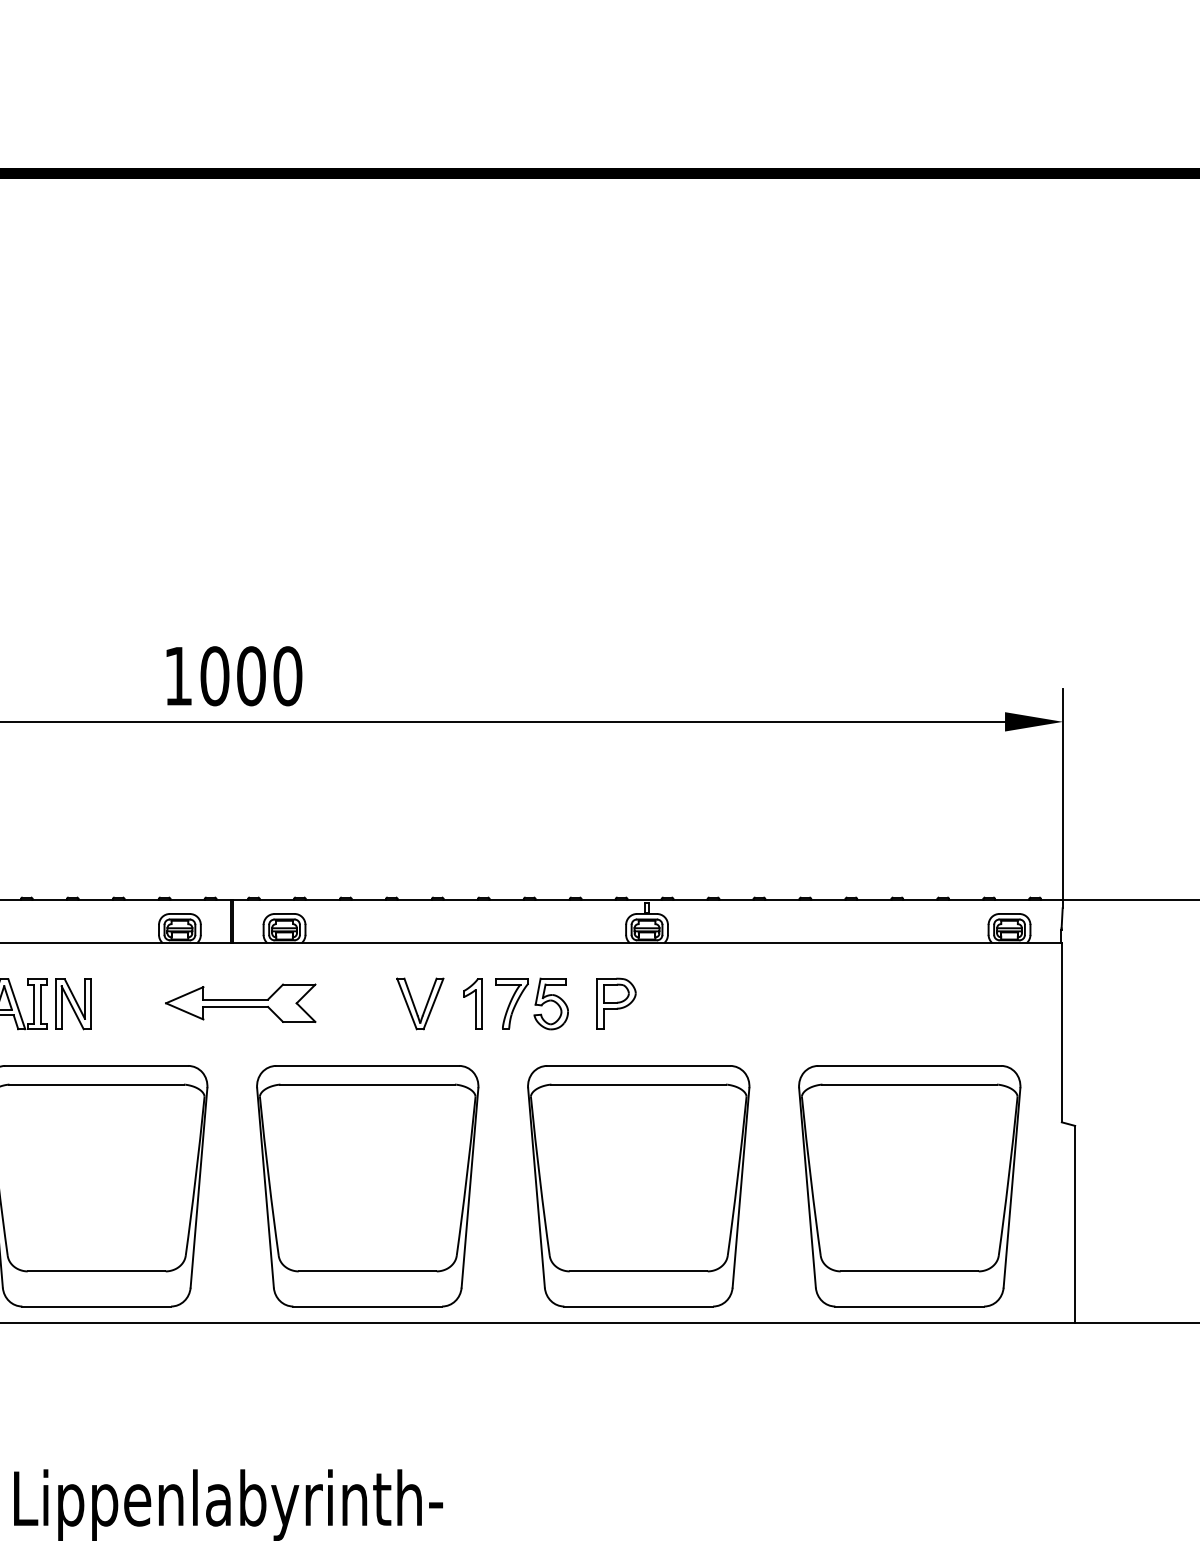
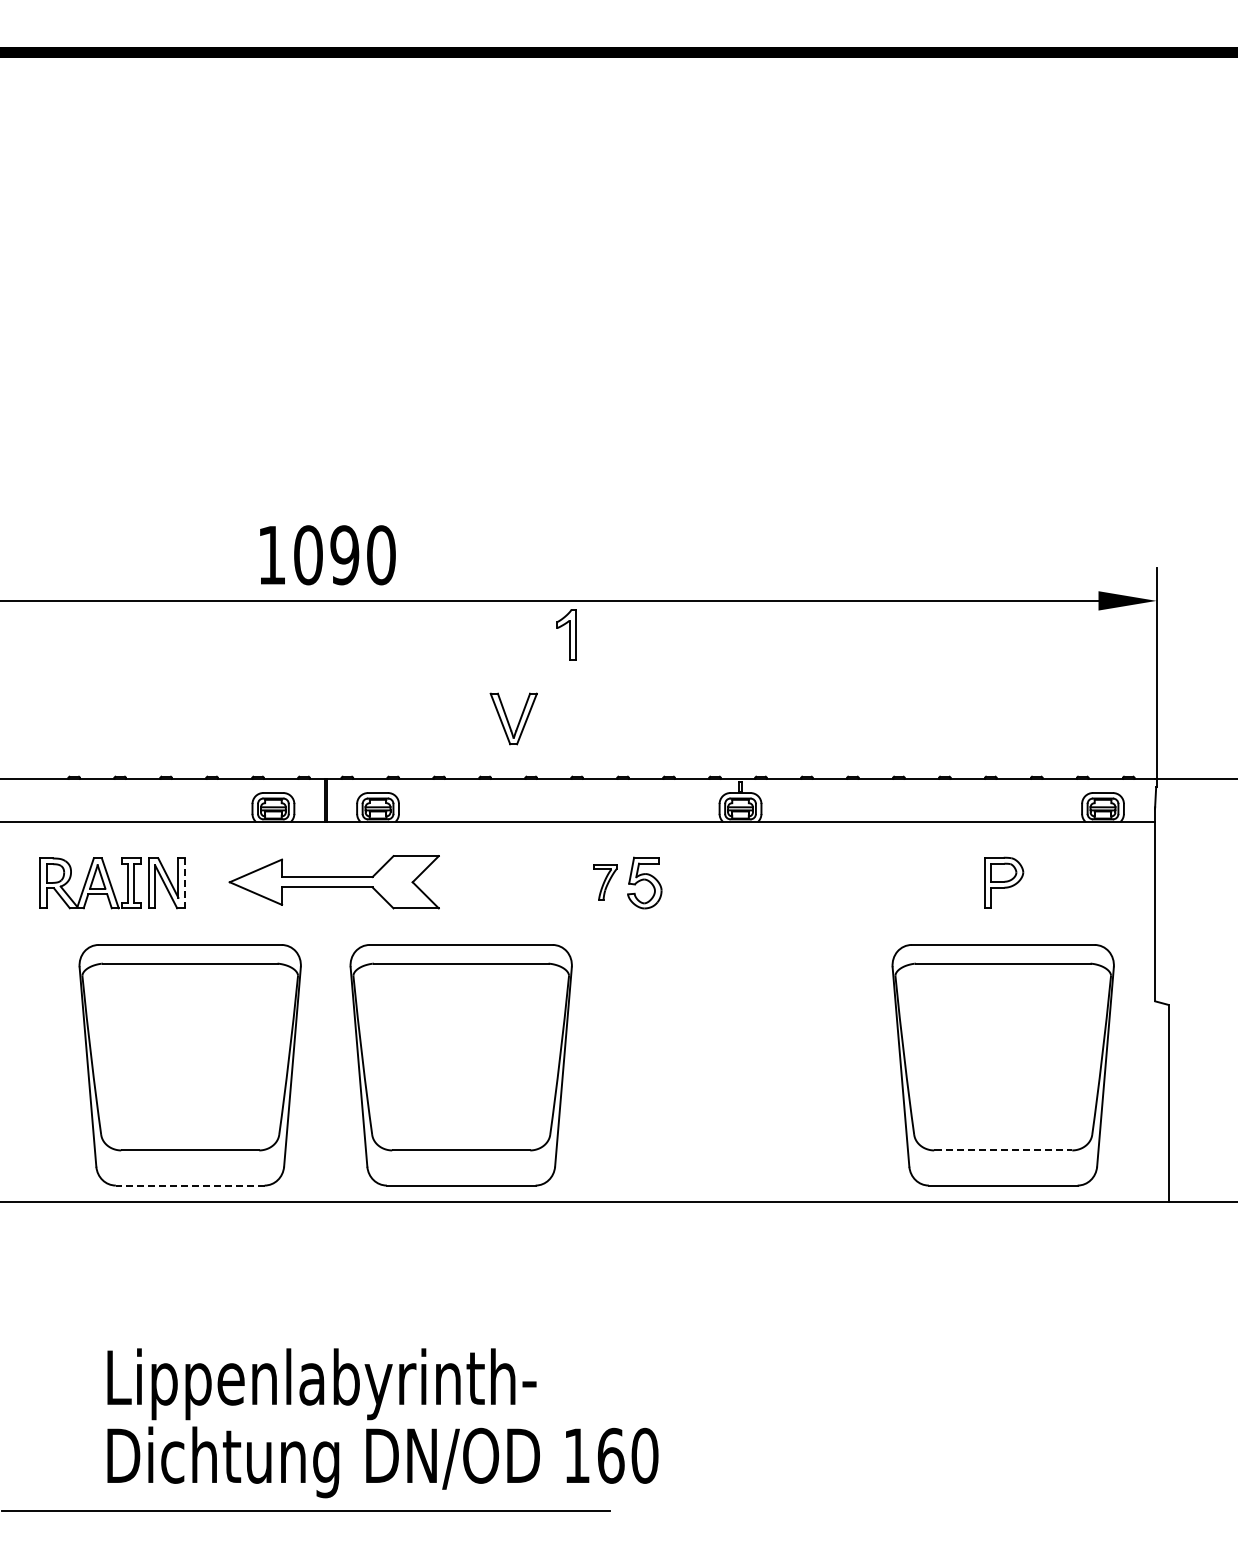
text: (251, 676) -> (344, 555), 1000 -> 1090
part: (240, 1003) -> (333, 882), size x1.4
part: (420, 1003) -> (513, 718), moved
part: (473, 1003) -> (566, 634), moved
part: (512, 1003) -> (605, 882), size x0.7
part: (617, 1003) -> (1004, 882), moved
line: (91, 1004) -> (184, 883), solid -> dashed
part: (638, 1186) -> (731, 1065), removed
line: (910, 1271) -> (1003, 1150), solid -> dashed
line: (96, 1306) -> (189, 1185), solid -> dashed

